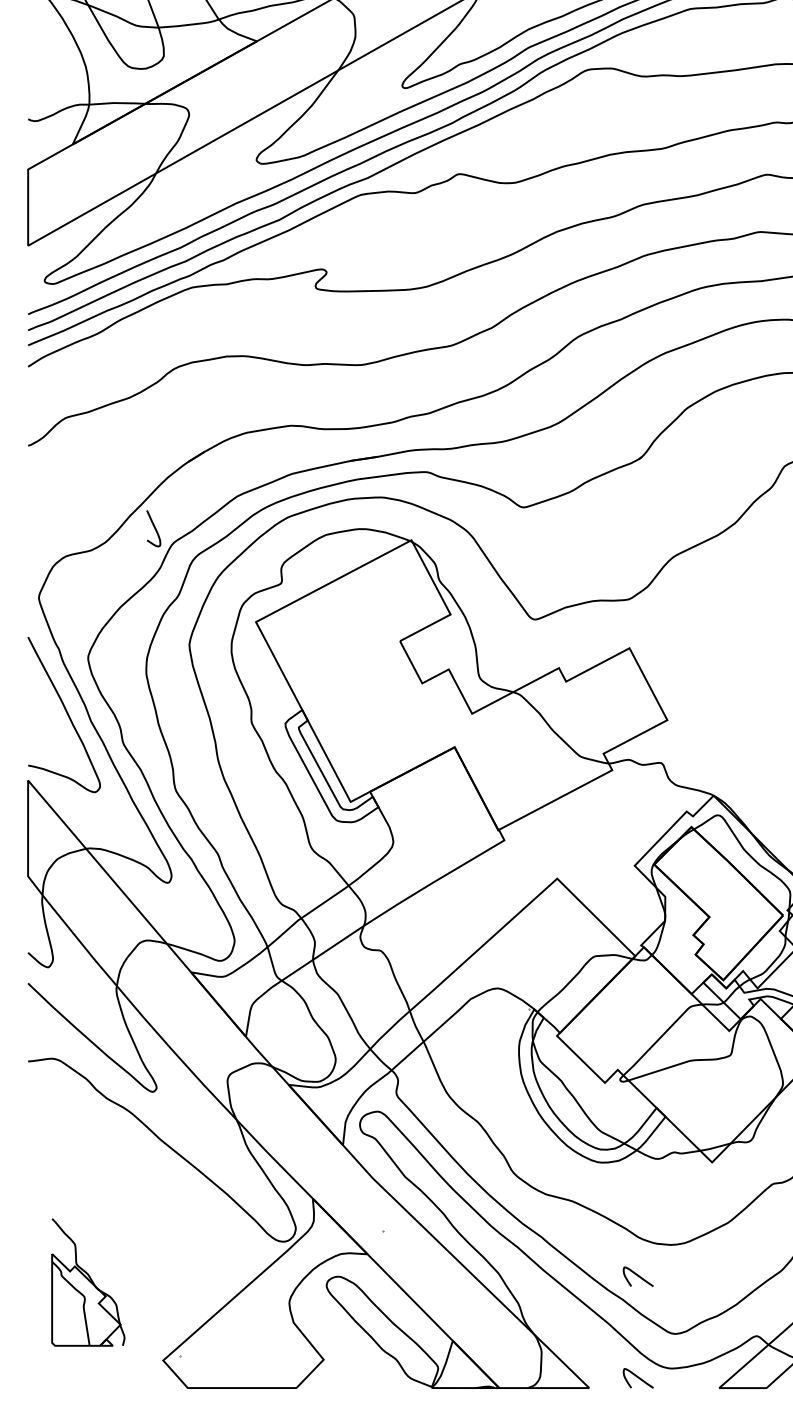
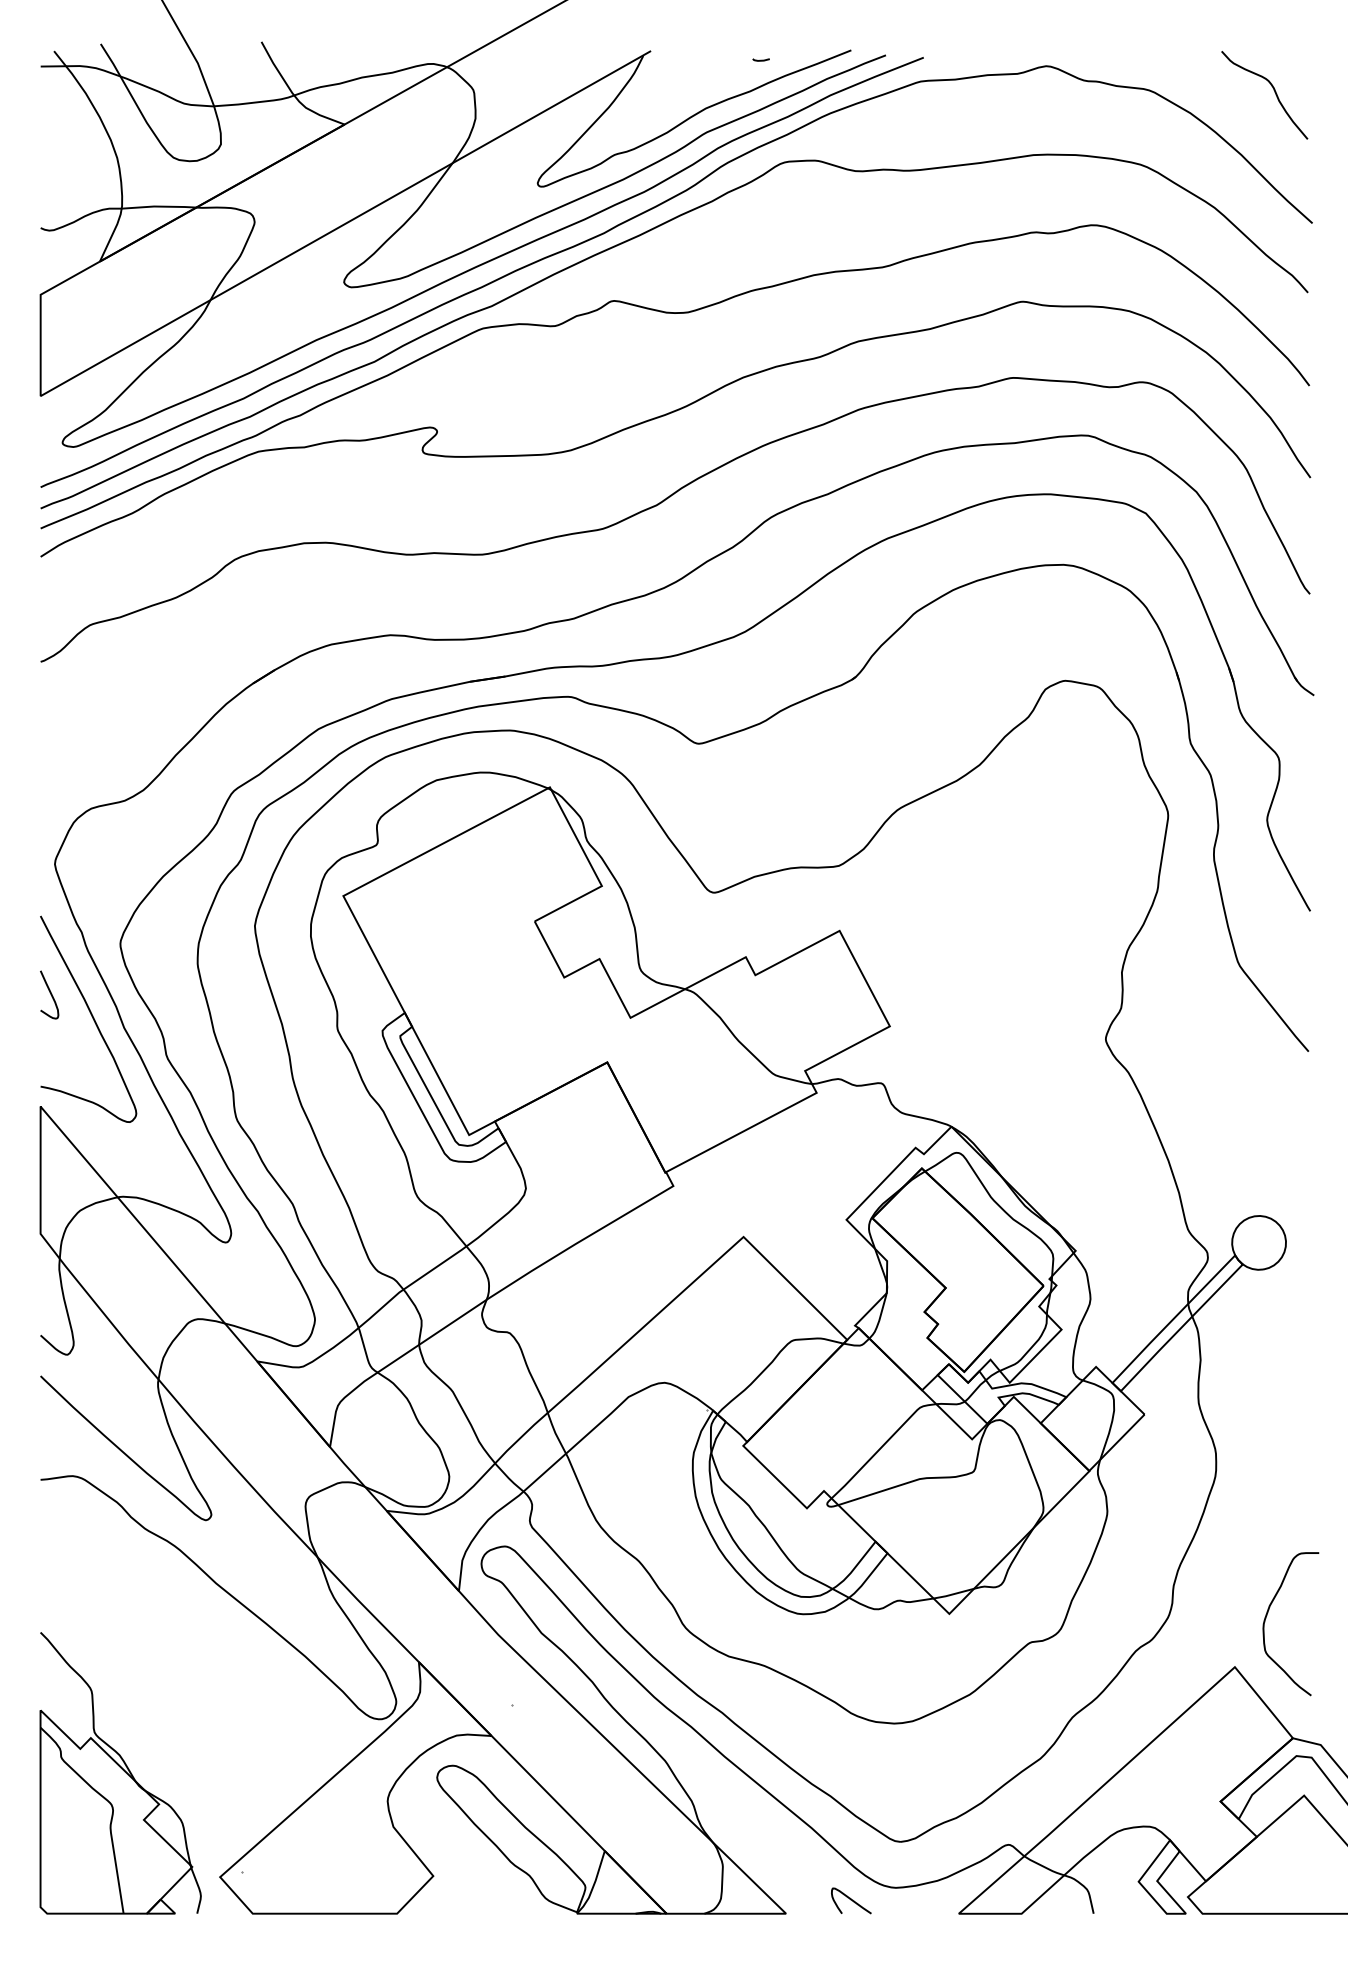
curve: (154, 528) -> (50, 994), moved
curve: (638, 1276) -> (851, 1765), removed
part: (88, 1282) -> (120, 1773), size x1.67

